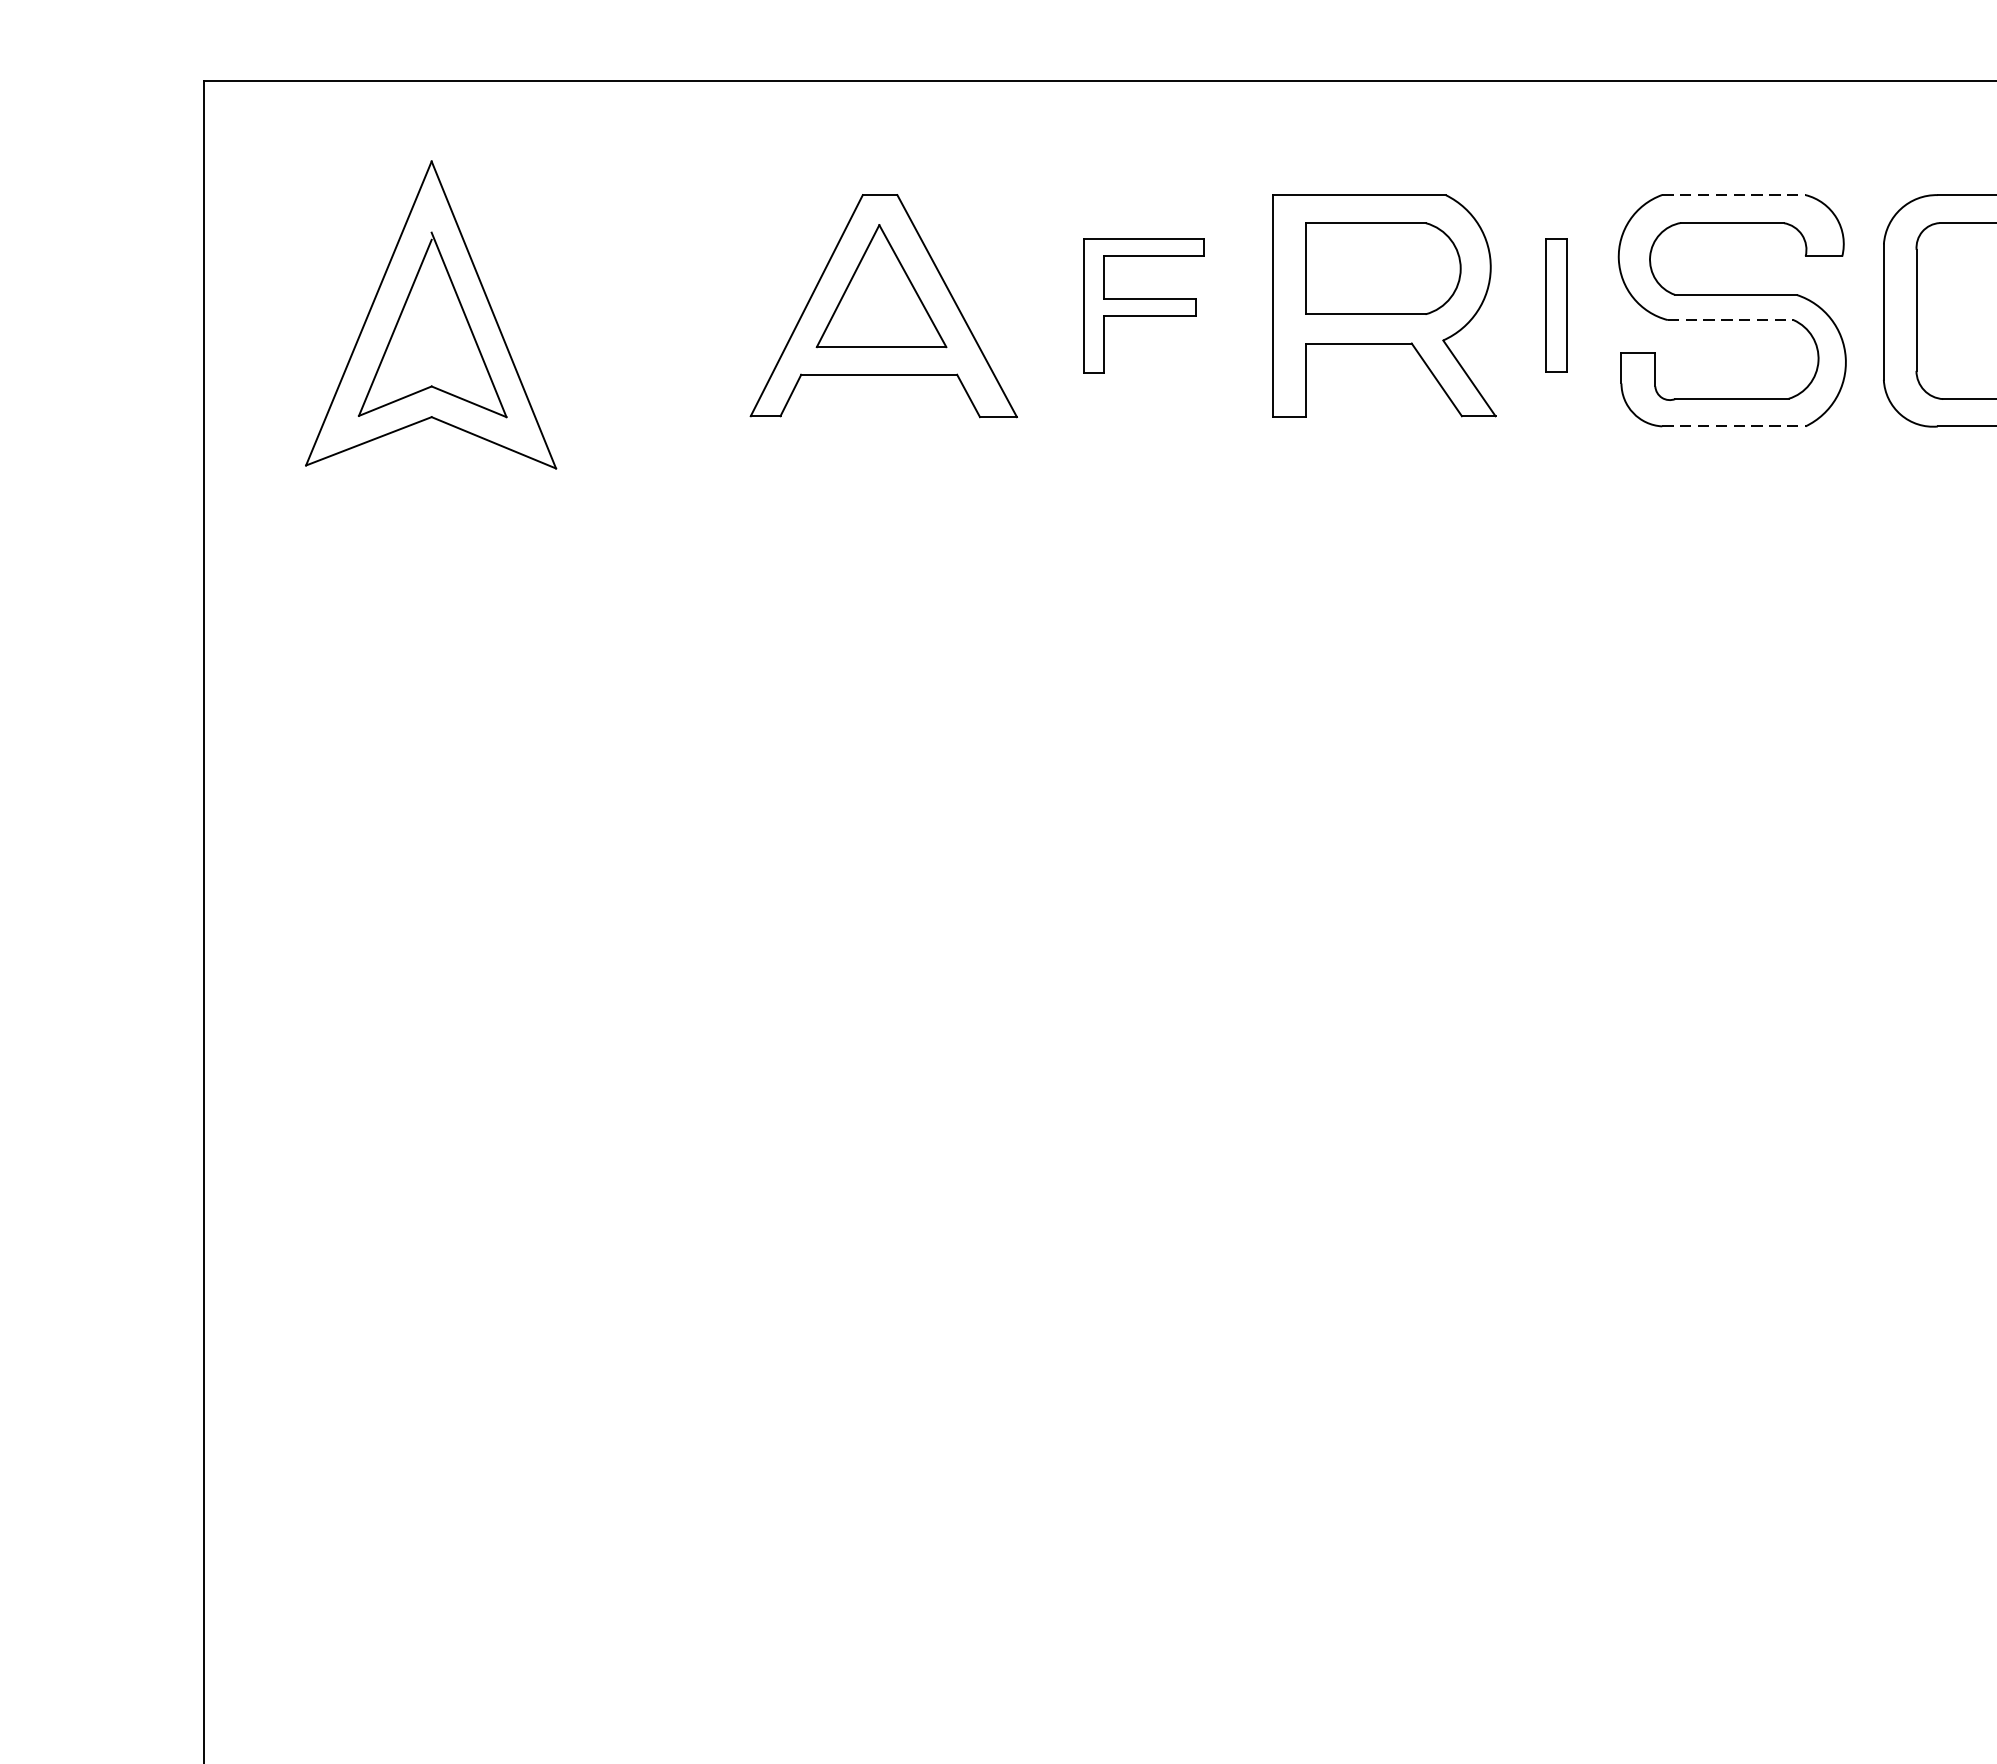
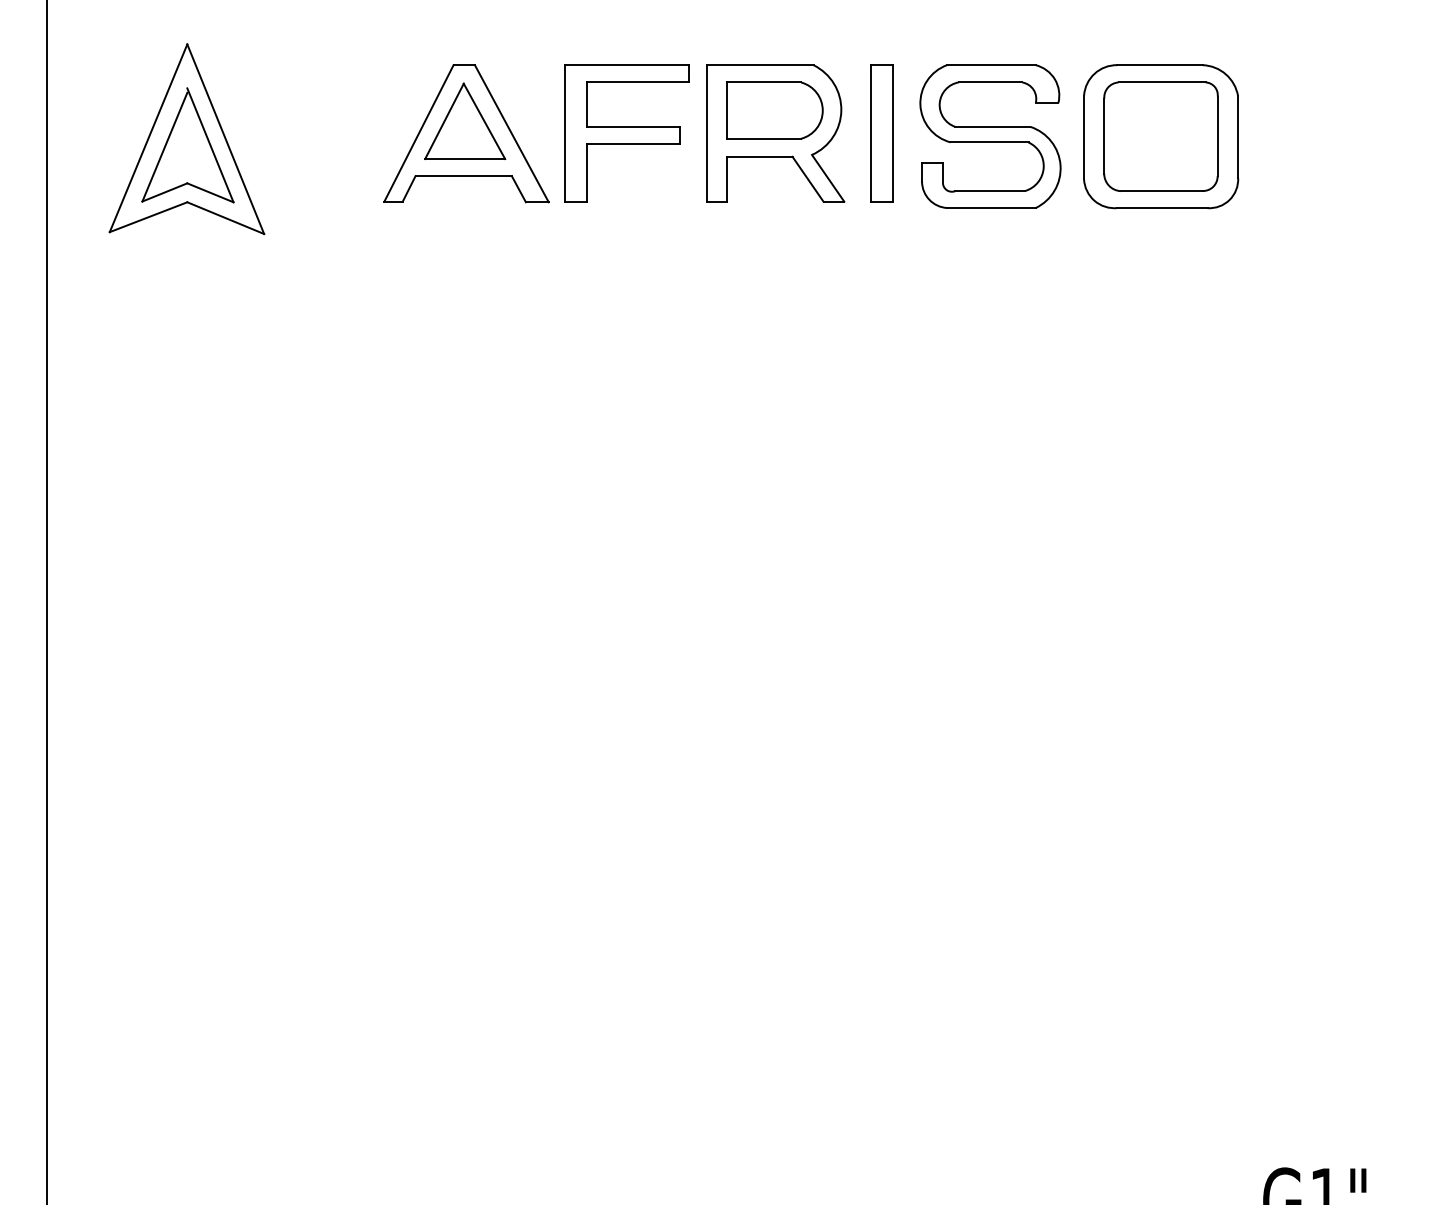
line: (1735, 195) -> (992, 65), dashed -> solid
part: (1142, 305) -> (626, 133), size x1.67
part: (1555, 305) -> (881, 133), size x1.67
line: (1730, 320) -> (989, 142), dashed -> solid
line: (1735, 427) -> (992, 208), dashed -> solid

